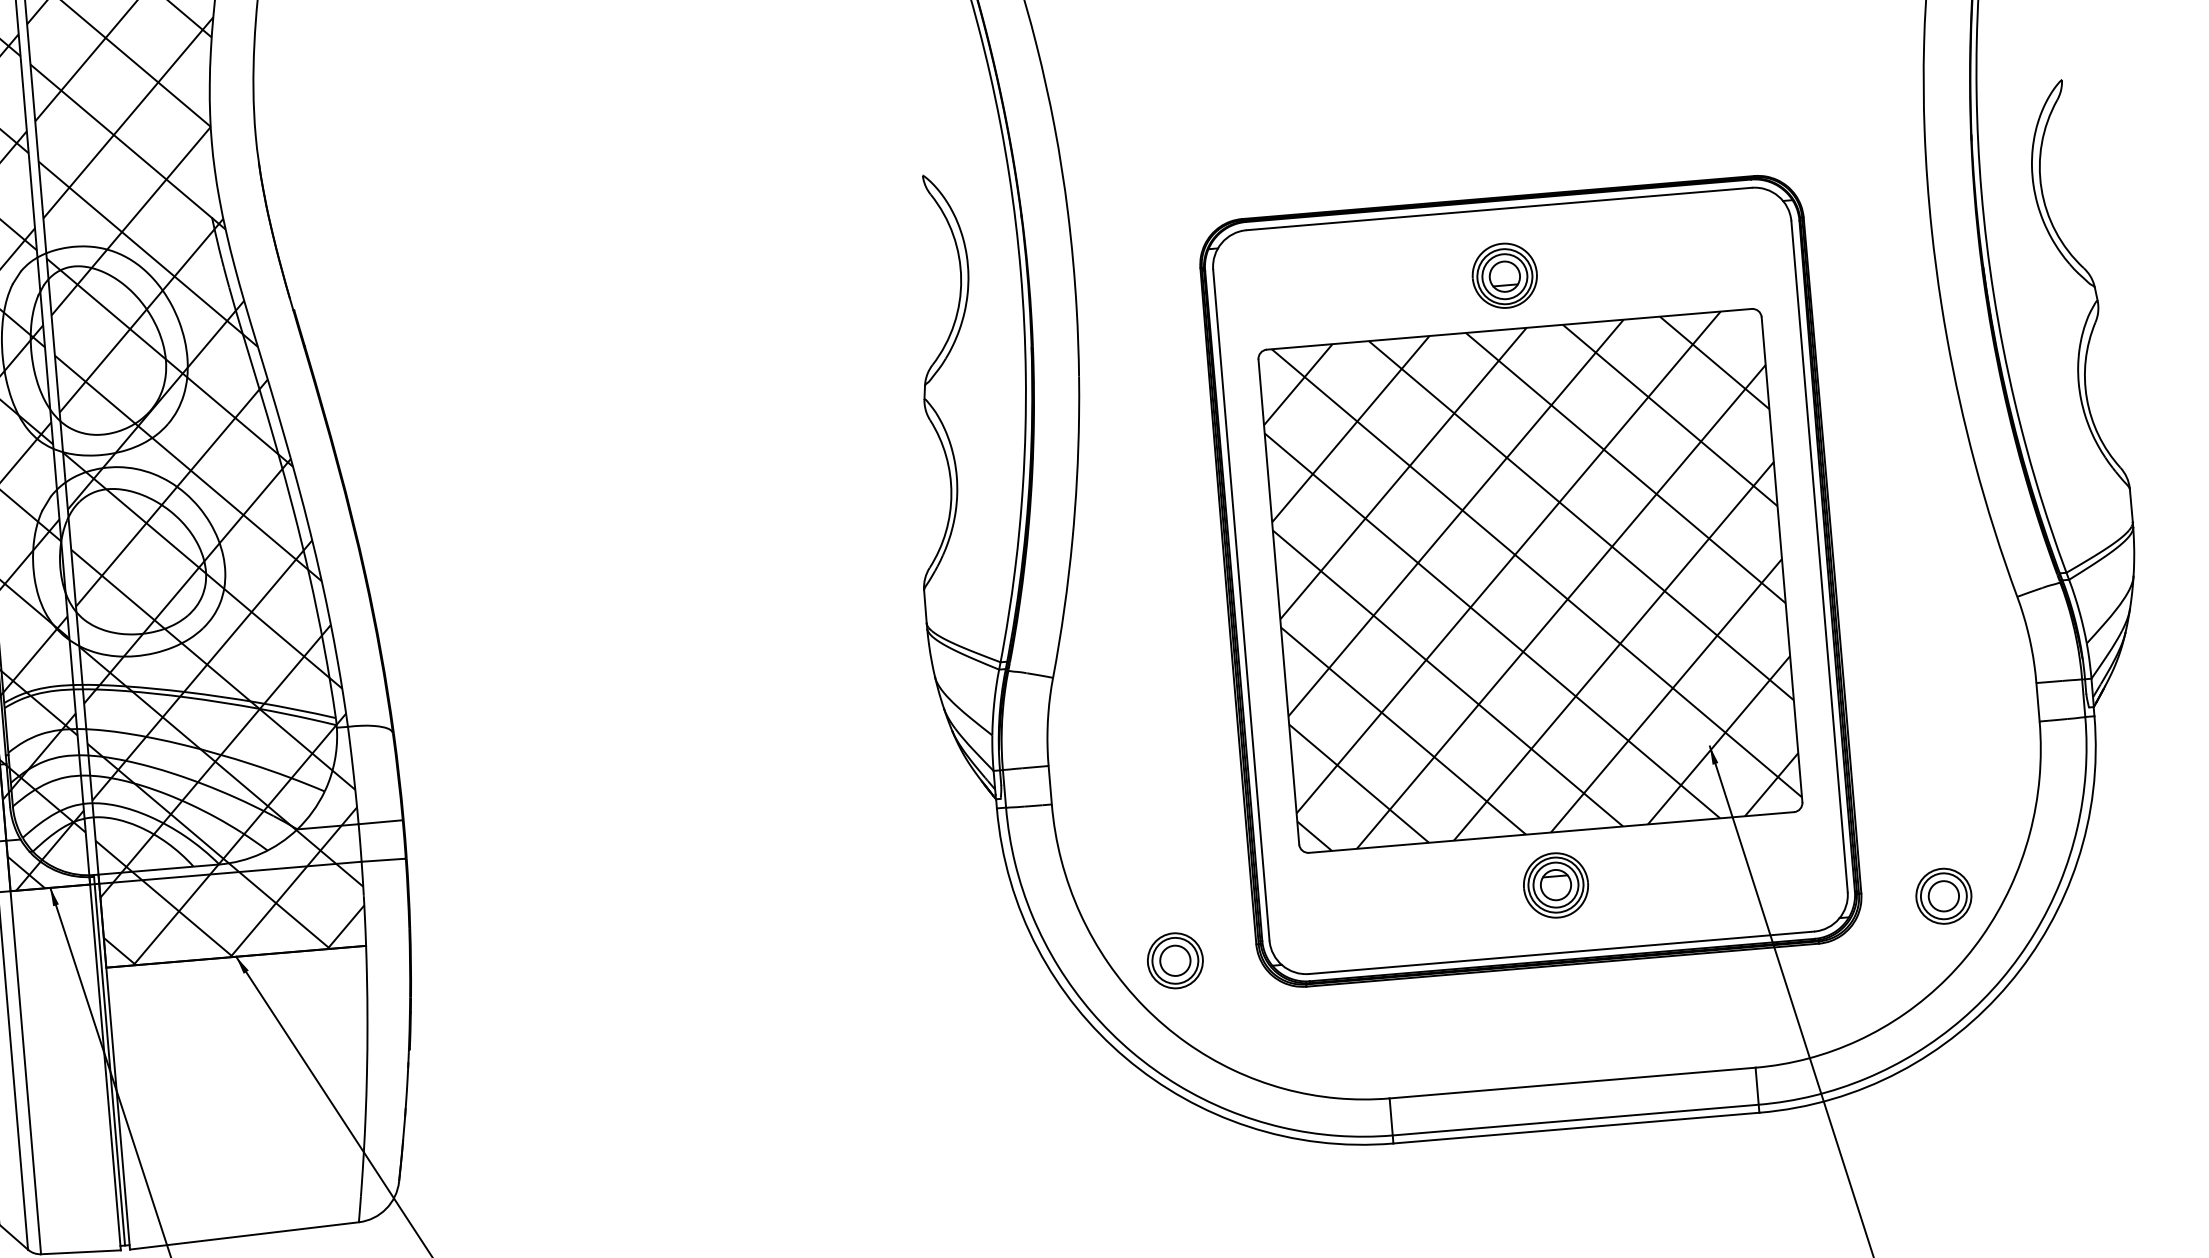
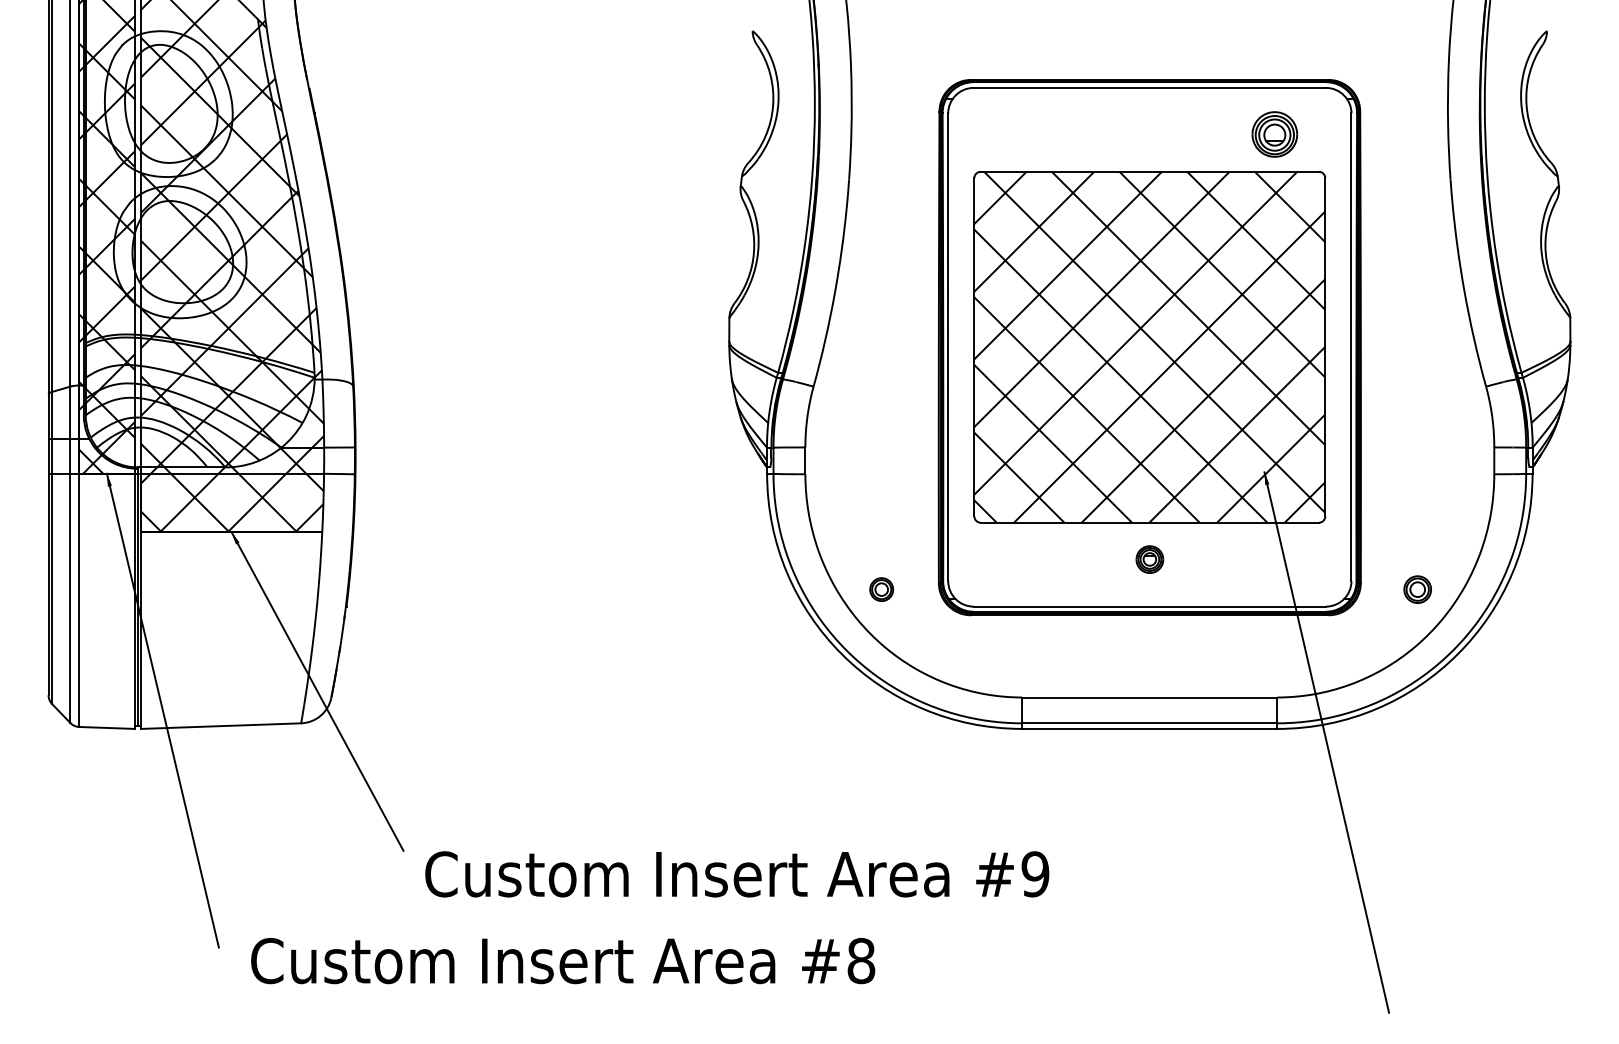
part: (1504, 275) -> (1274, 134), moved
part: (1555, 885) -> (1149, 559), size x0.6
part: (1943, 895) -> (1417, 589), size x0.7
part: (1174, 960) -> (881, 589), size x0.6

